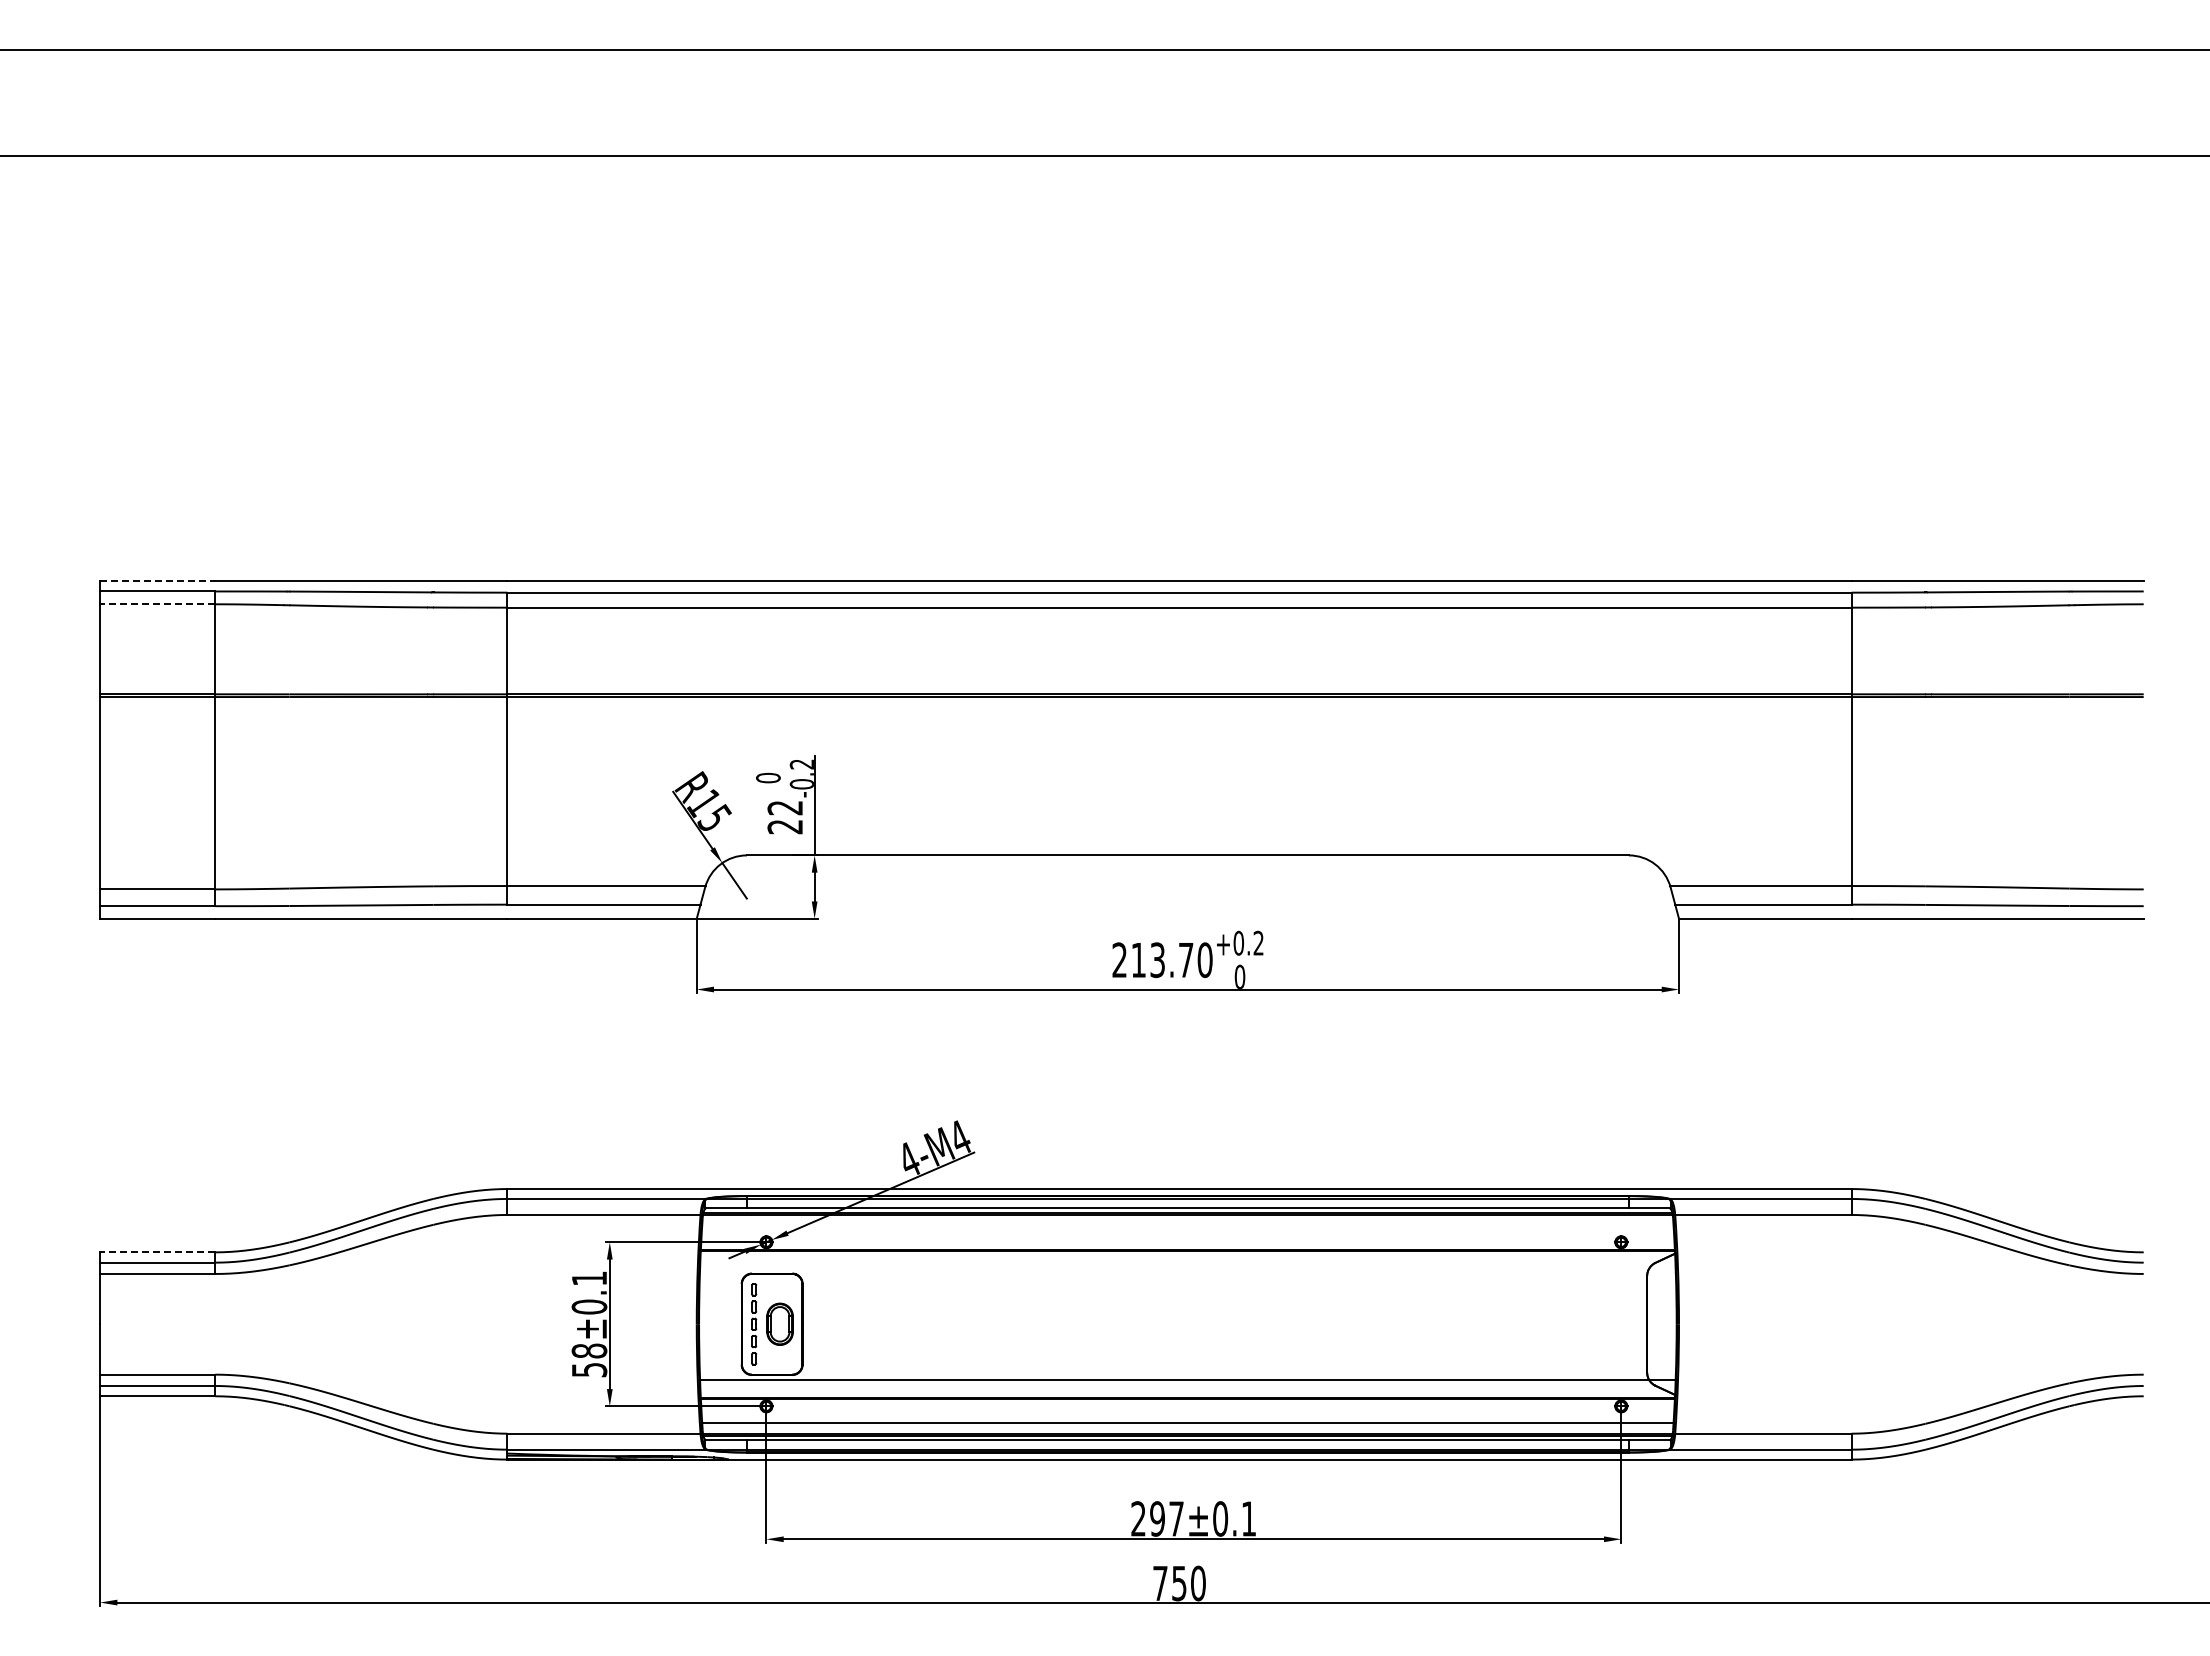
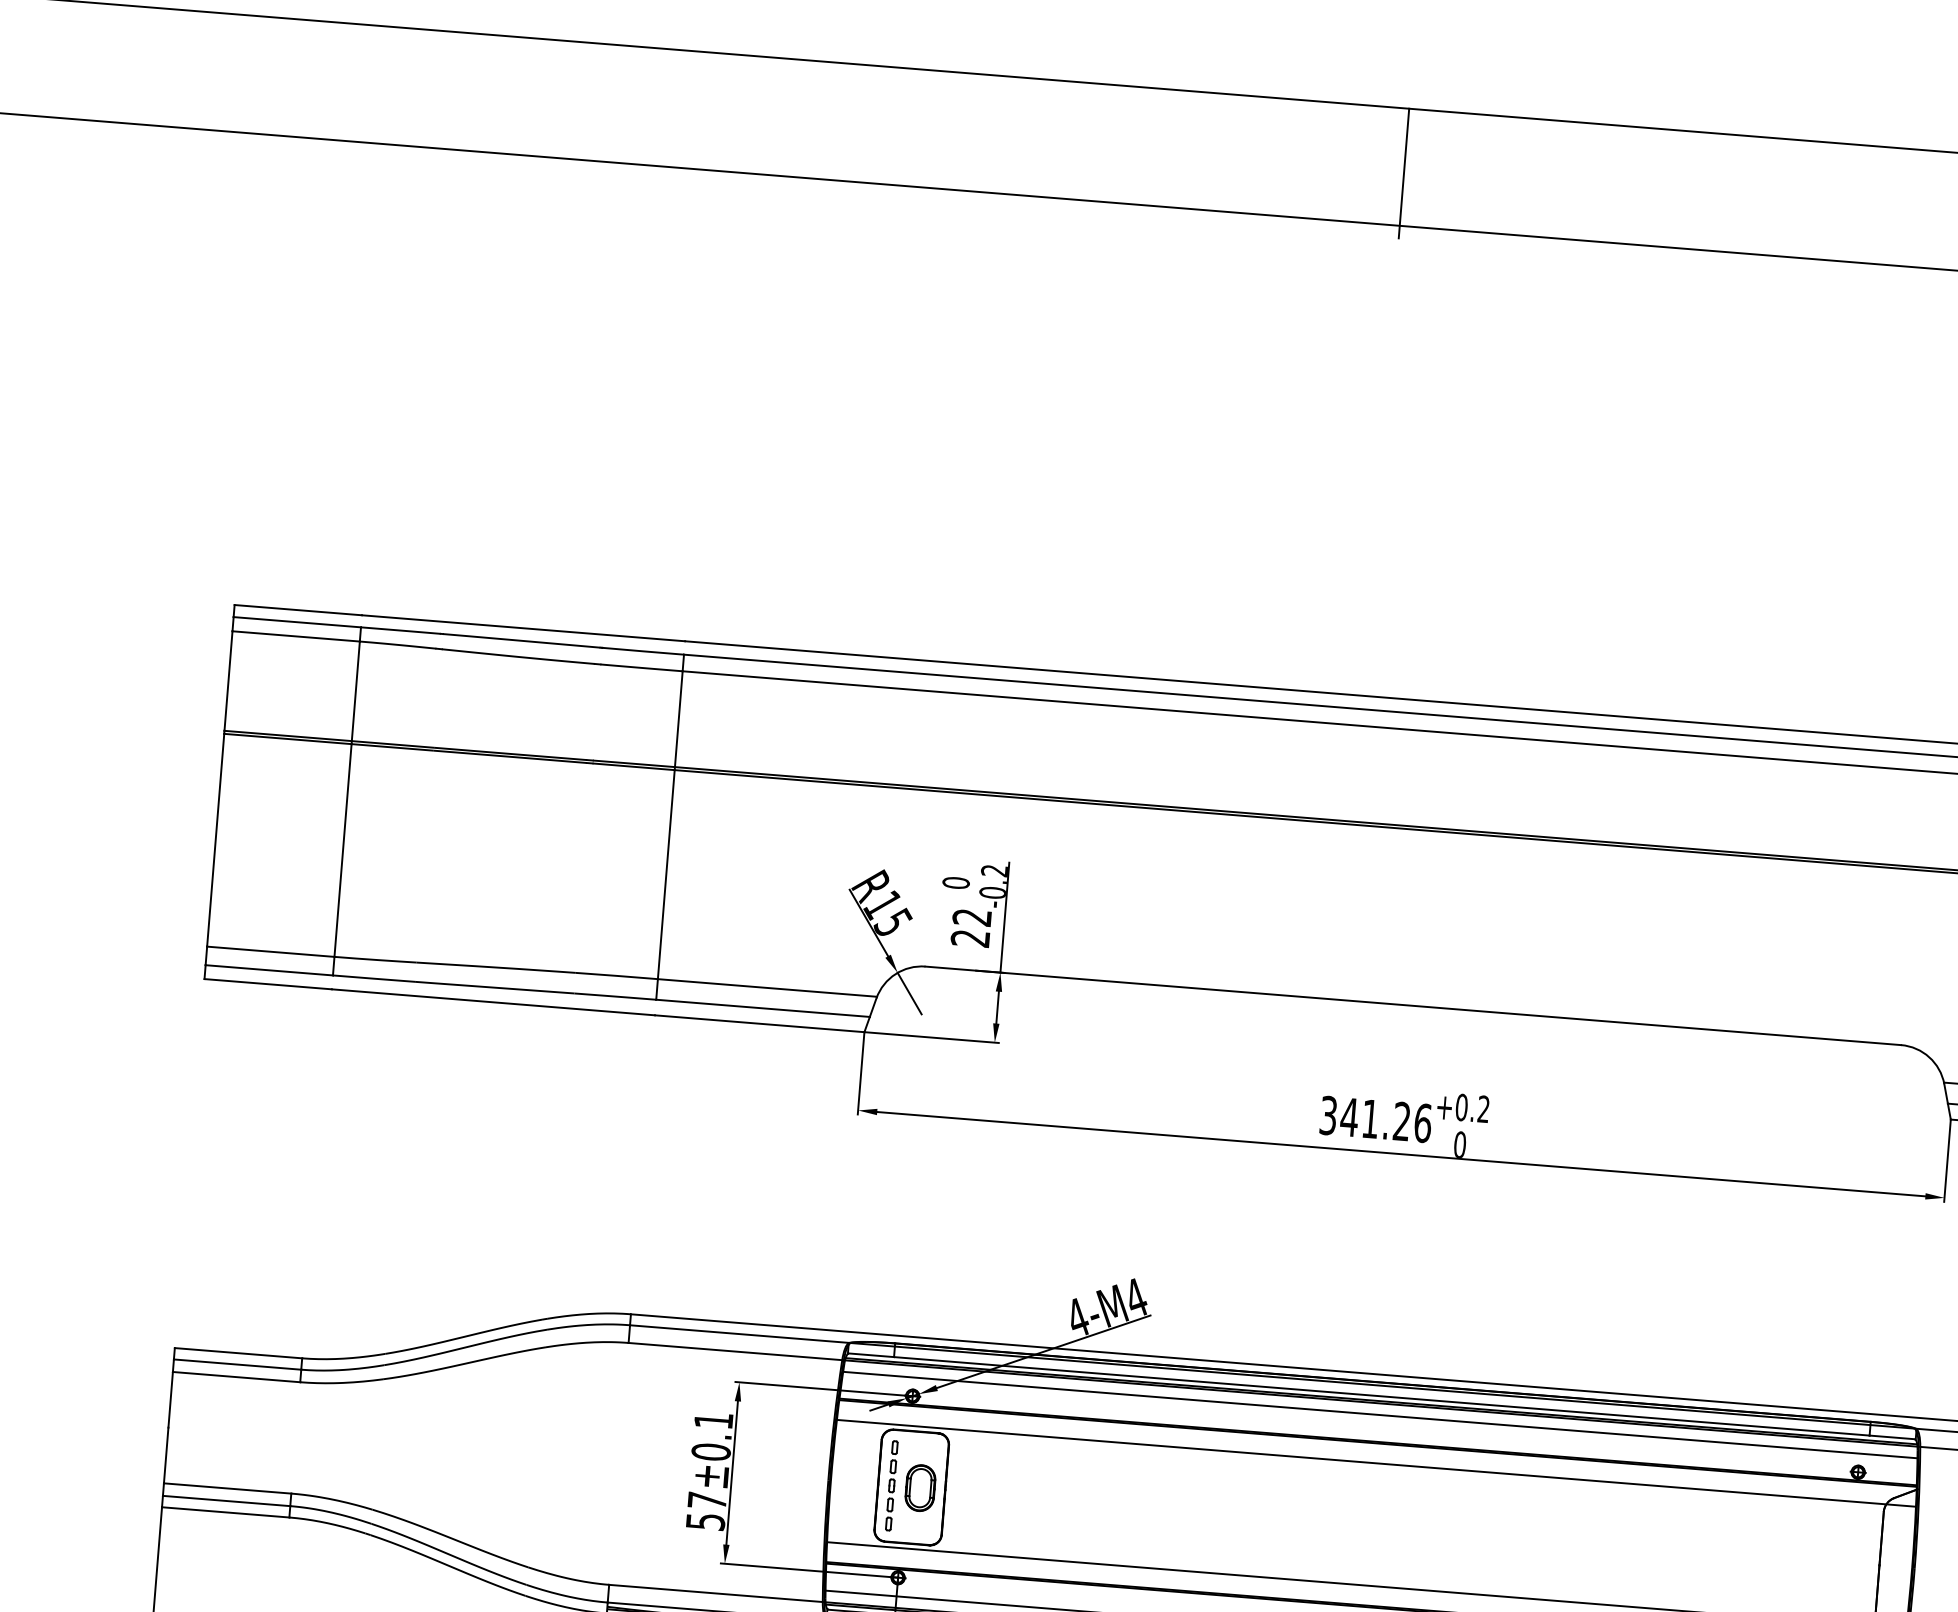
line: (1119, 108) -> (1404, 173), added
line: (157, 580) -> (298, 610), dashed -> solid
line: (157, 604) -> (295, 636), dashed -> solid
text: (1162, 960) -> (1375, 1119), 213.70 -> 341.26
line: (1187, 1225) -> (1379, 1415), added
line: (157, 1252) -> (238, 1353), dashed -> solid
line: (1187, 1269) -> (1375, 1463), added
text: (589, 1350) -> (707, 1500), 58±0.1 -> 57±0.1

